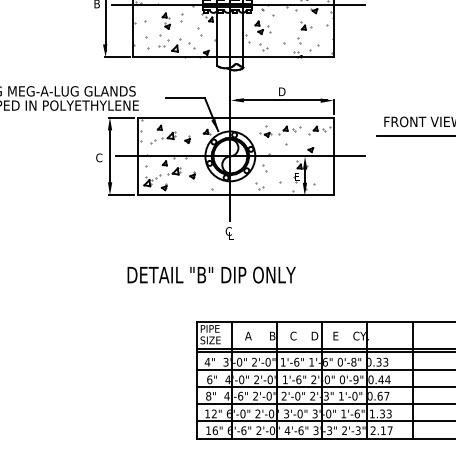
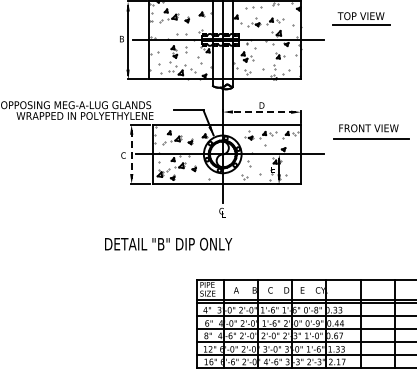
line: (281, 101) -> (261, 112), solid -> dashed
line: (109, 156) -> (131, 154), solid -> dashed
text: (211, 274) -> (168, 243), moved

